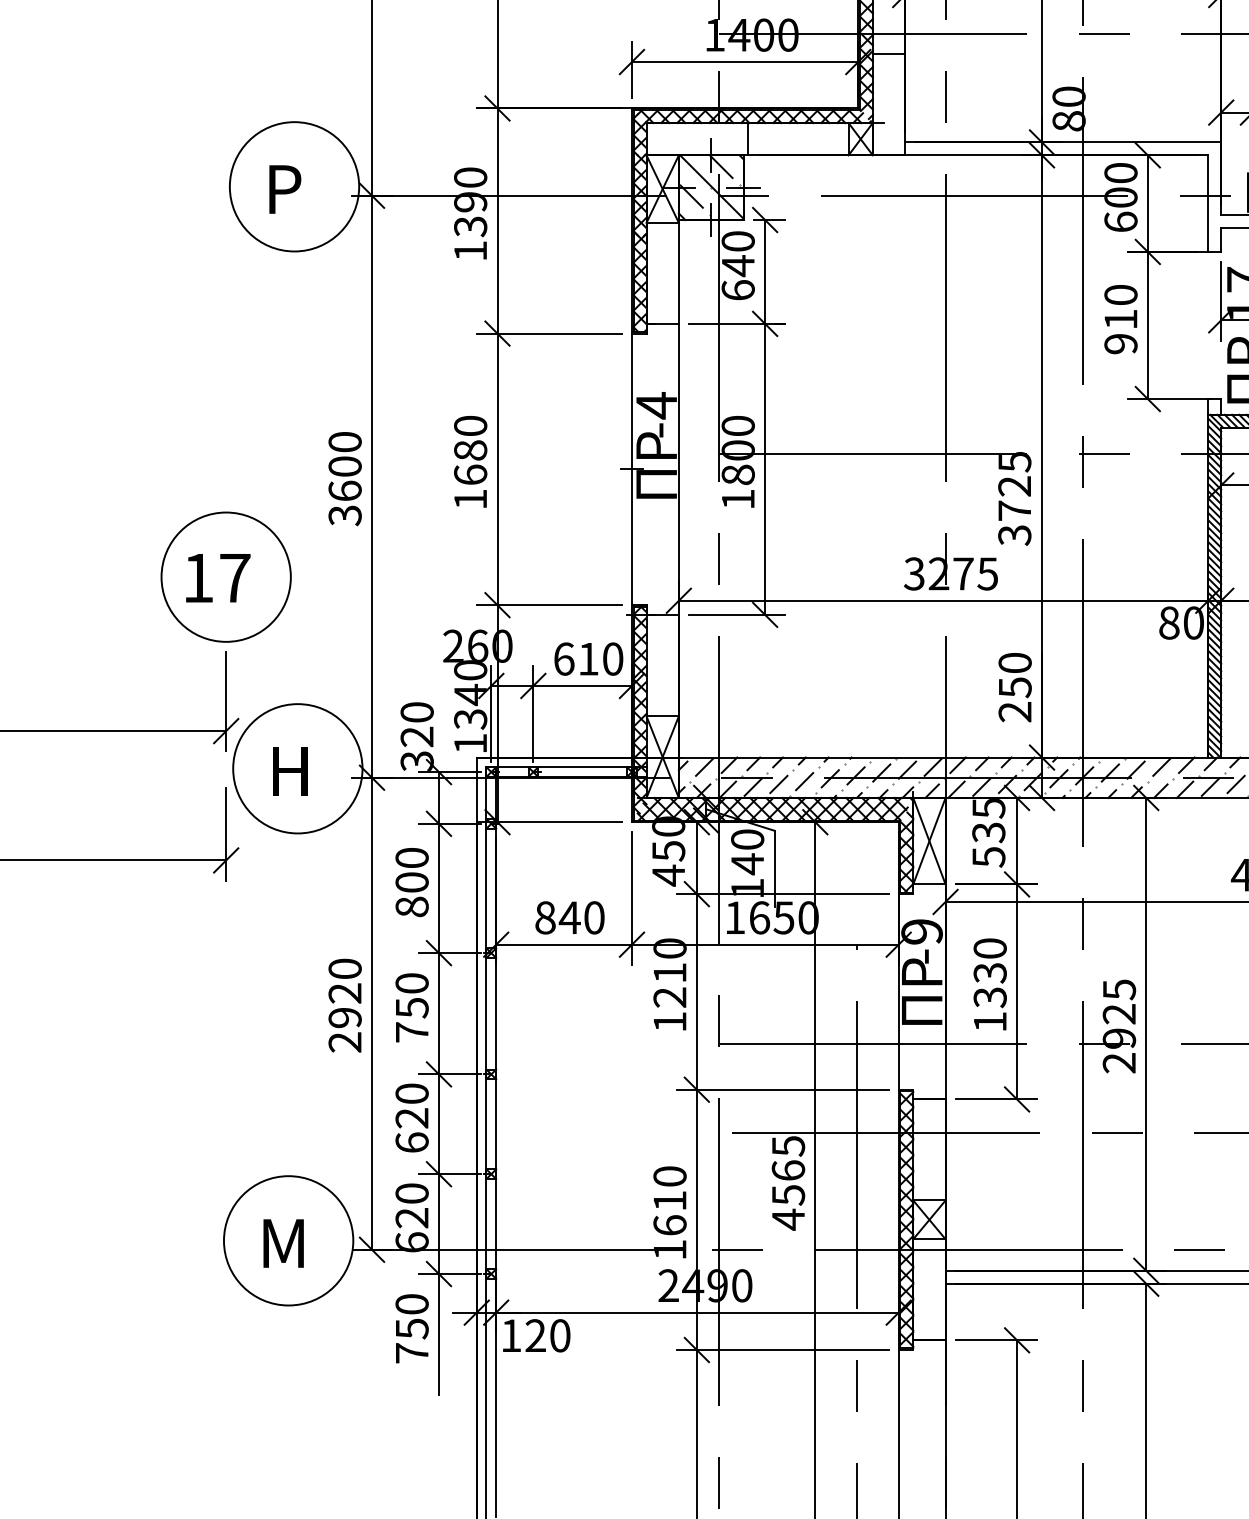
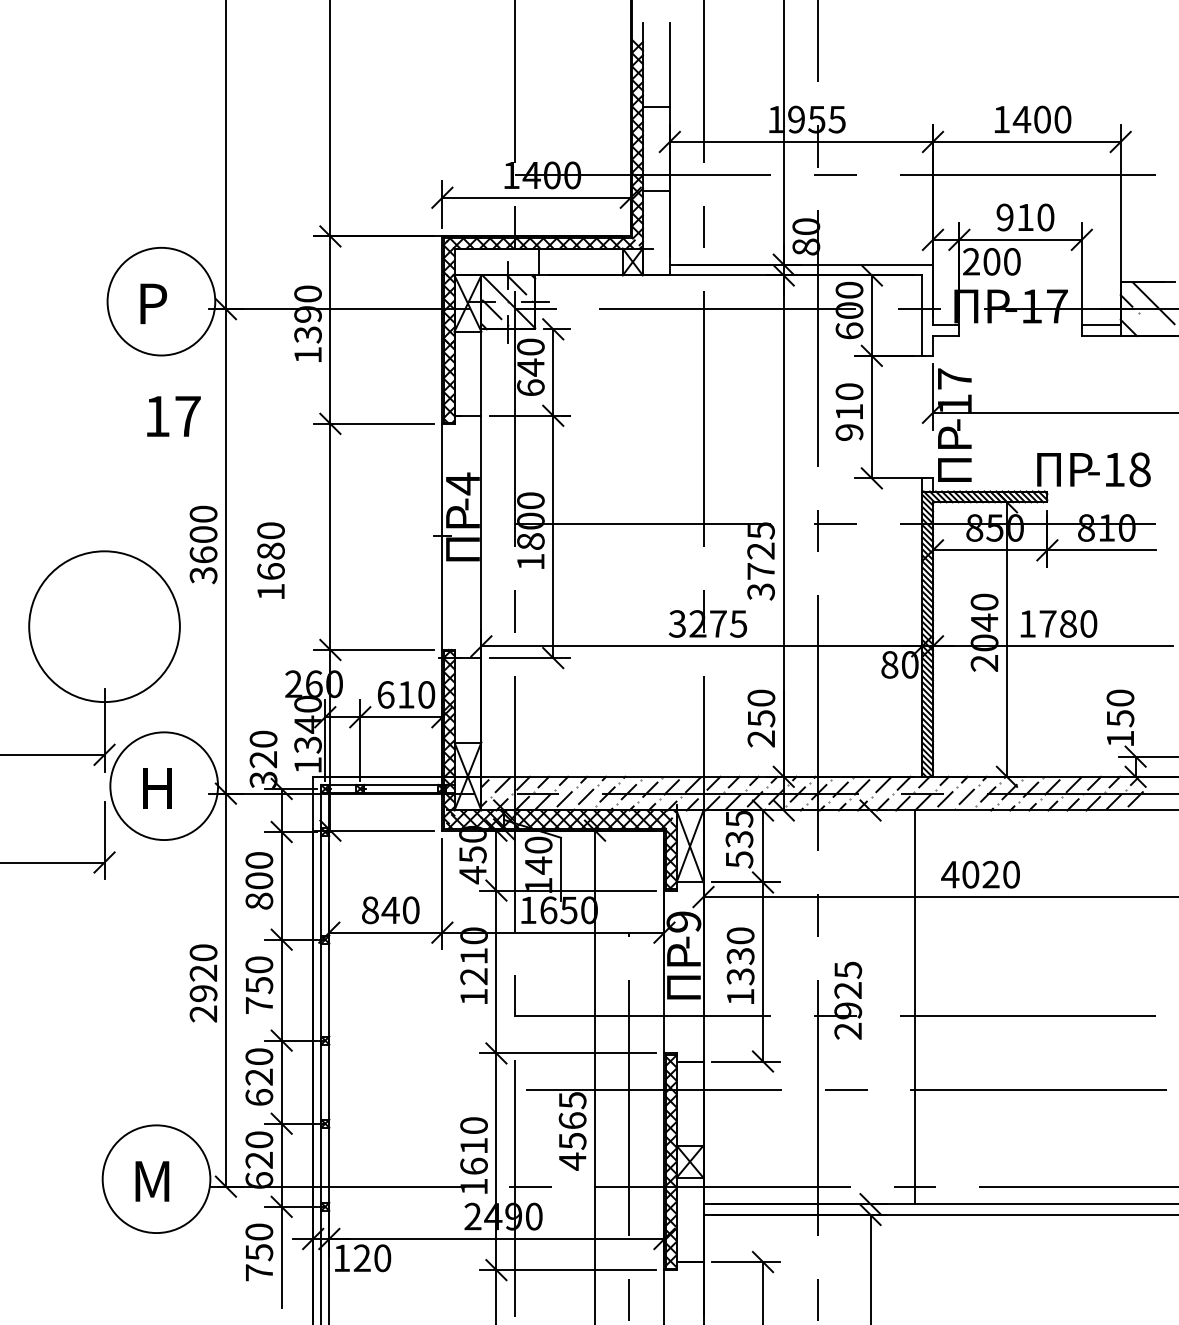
text: (469, 461) -> (270, 560), moved
circle: (226, 576) -> (104, 626), size x1.4
text: (217, 578) -> (173, 416), moved
line: (1146, 1034) -> (914, 1007), moved

